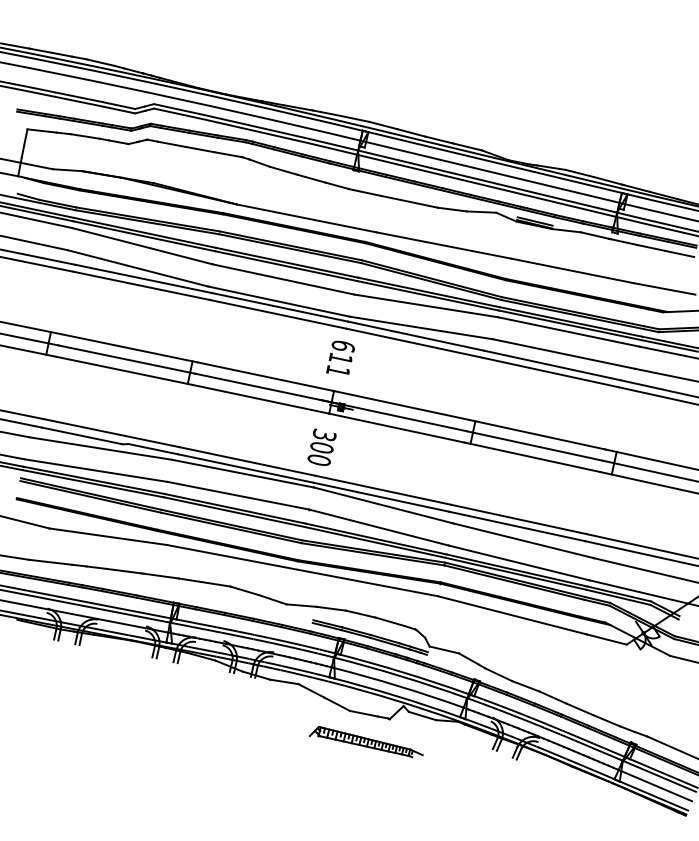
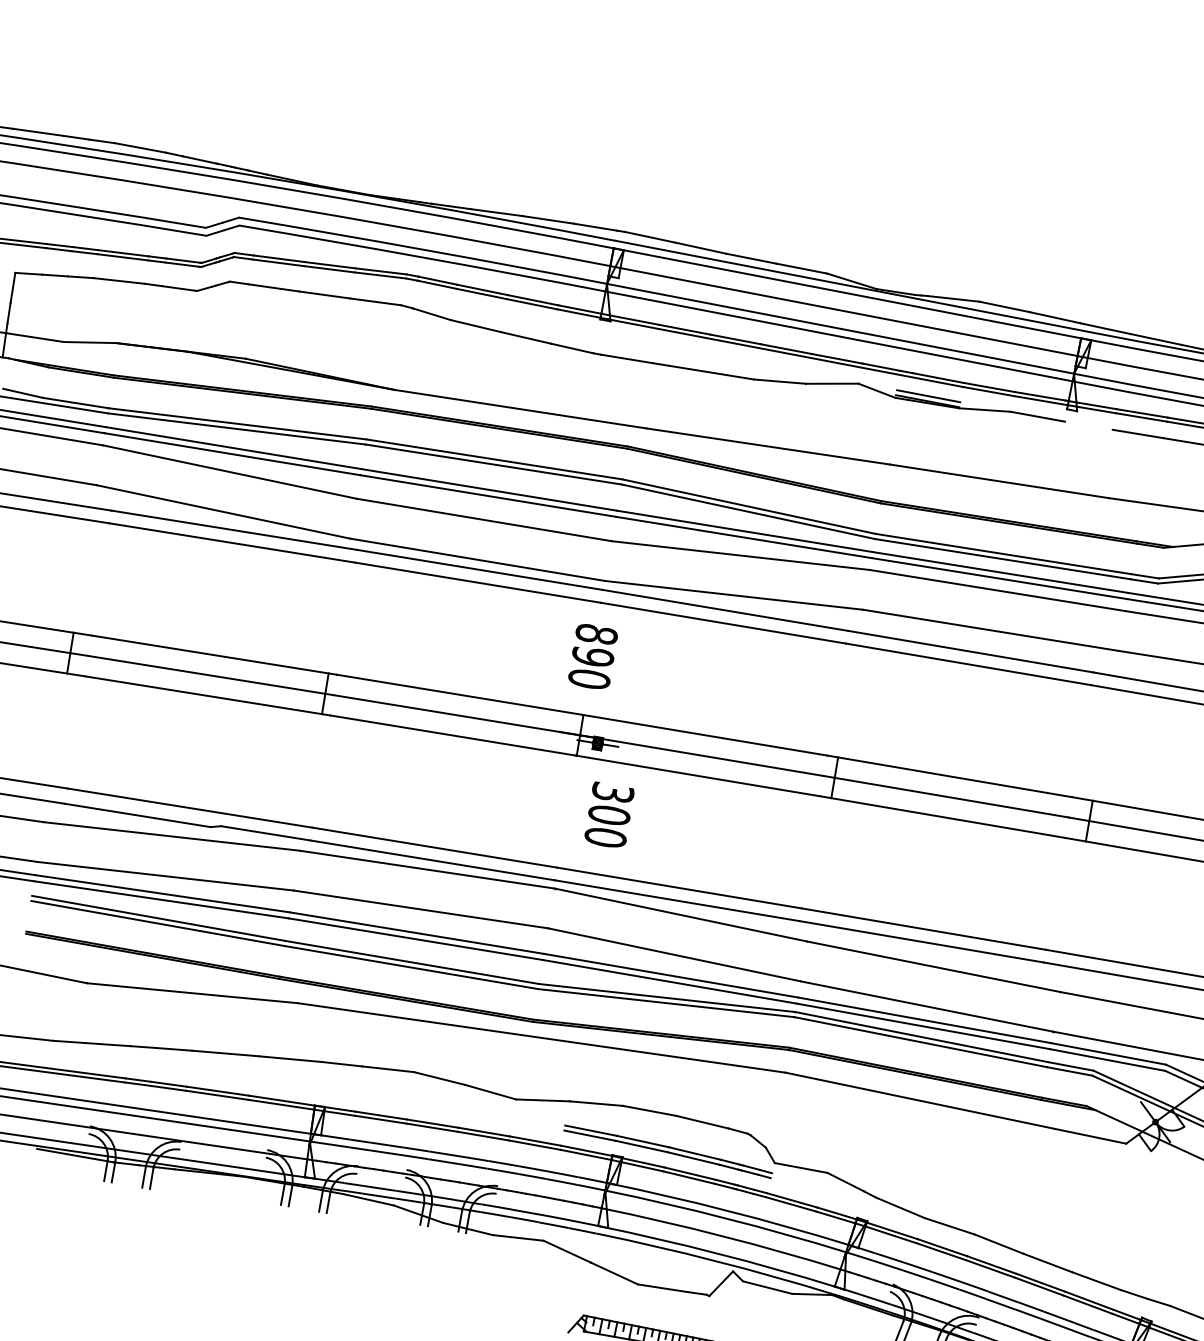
line: (623, 241) -> (1087, 424), removed
text: (340, 358) -> (592, 656), 611 -> 890
text: (321, 446) -> (608, 812), moved

